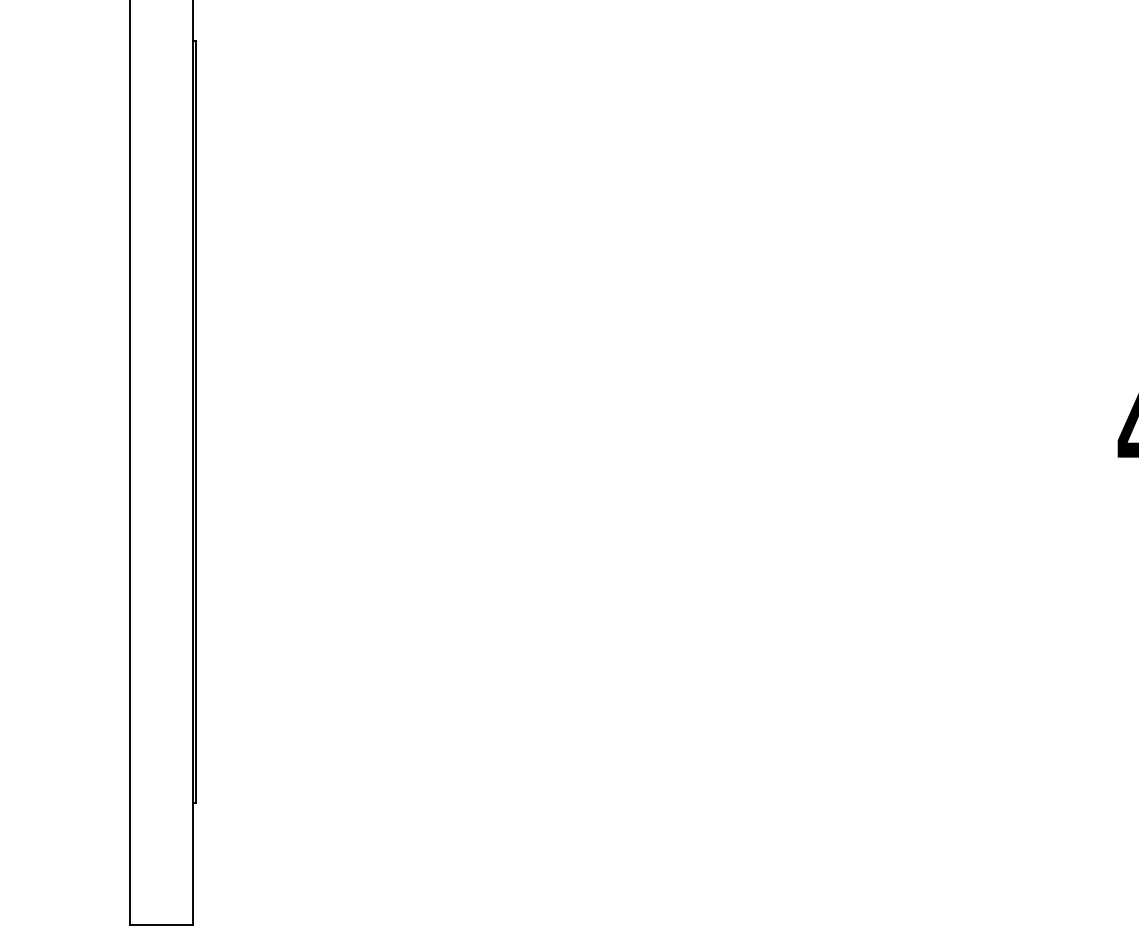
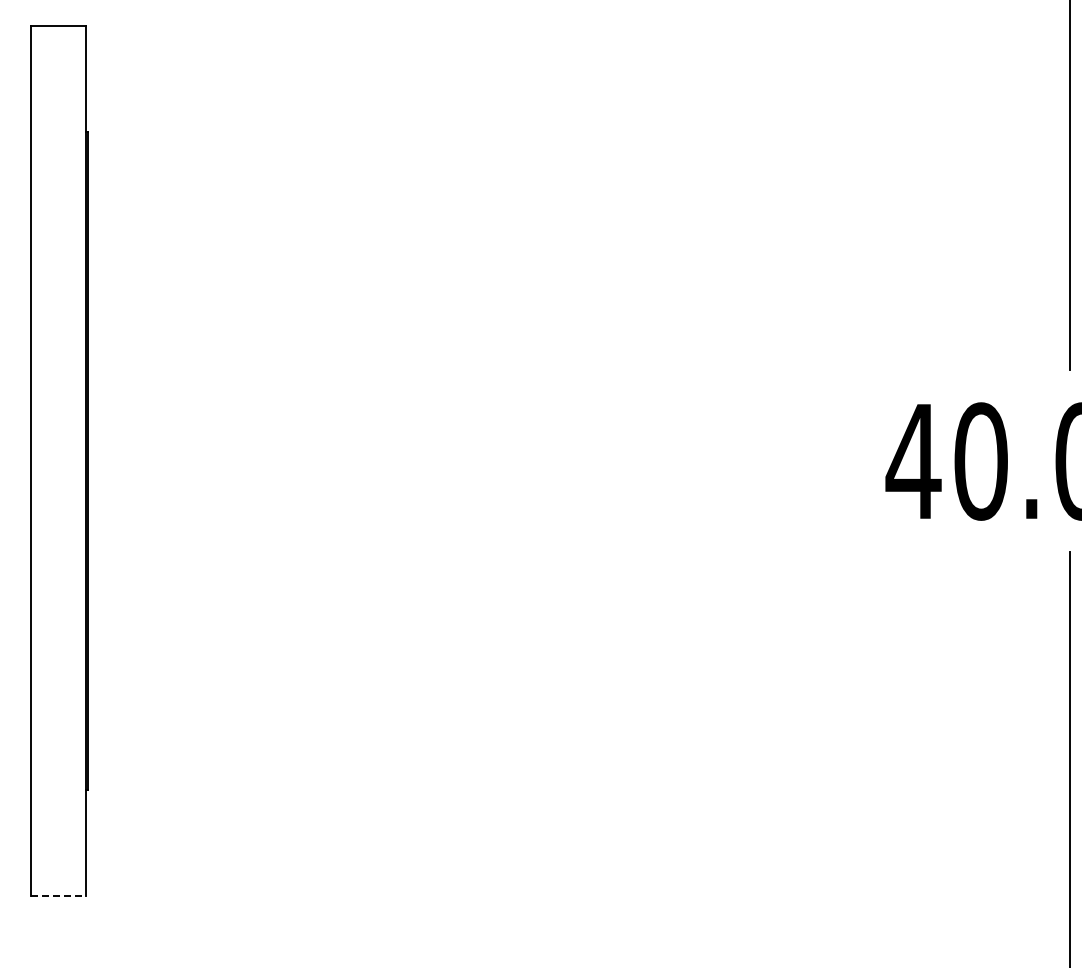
line: (161, 924) -> (58, 895), solid -> dashed

